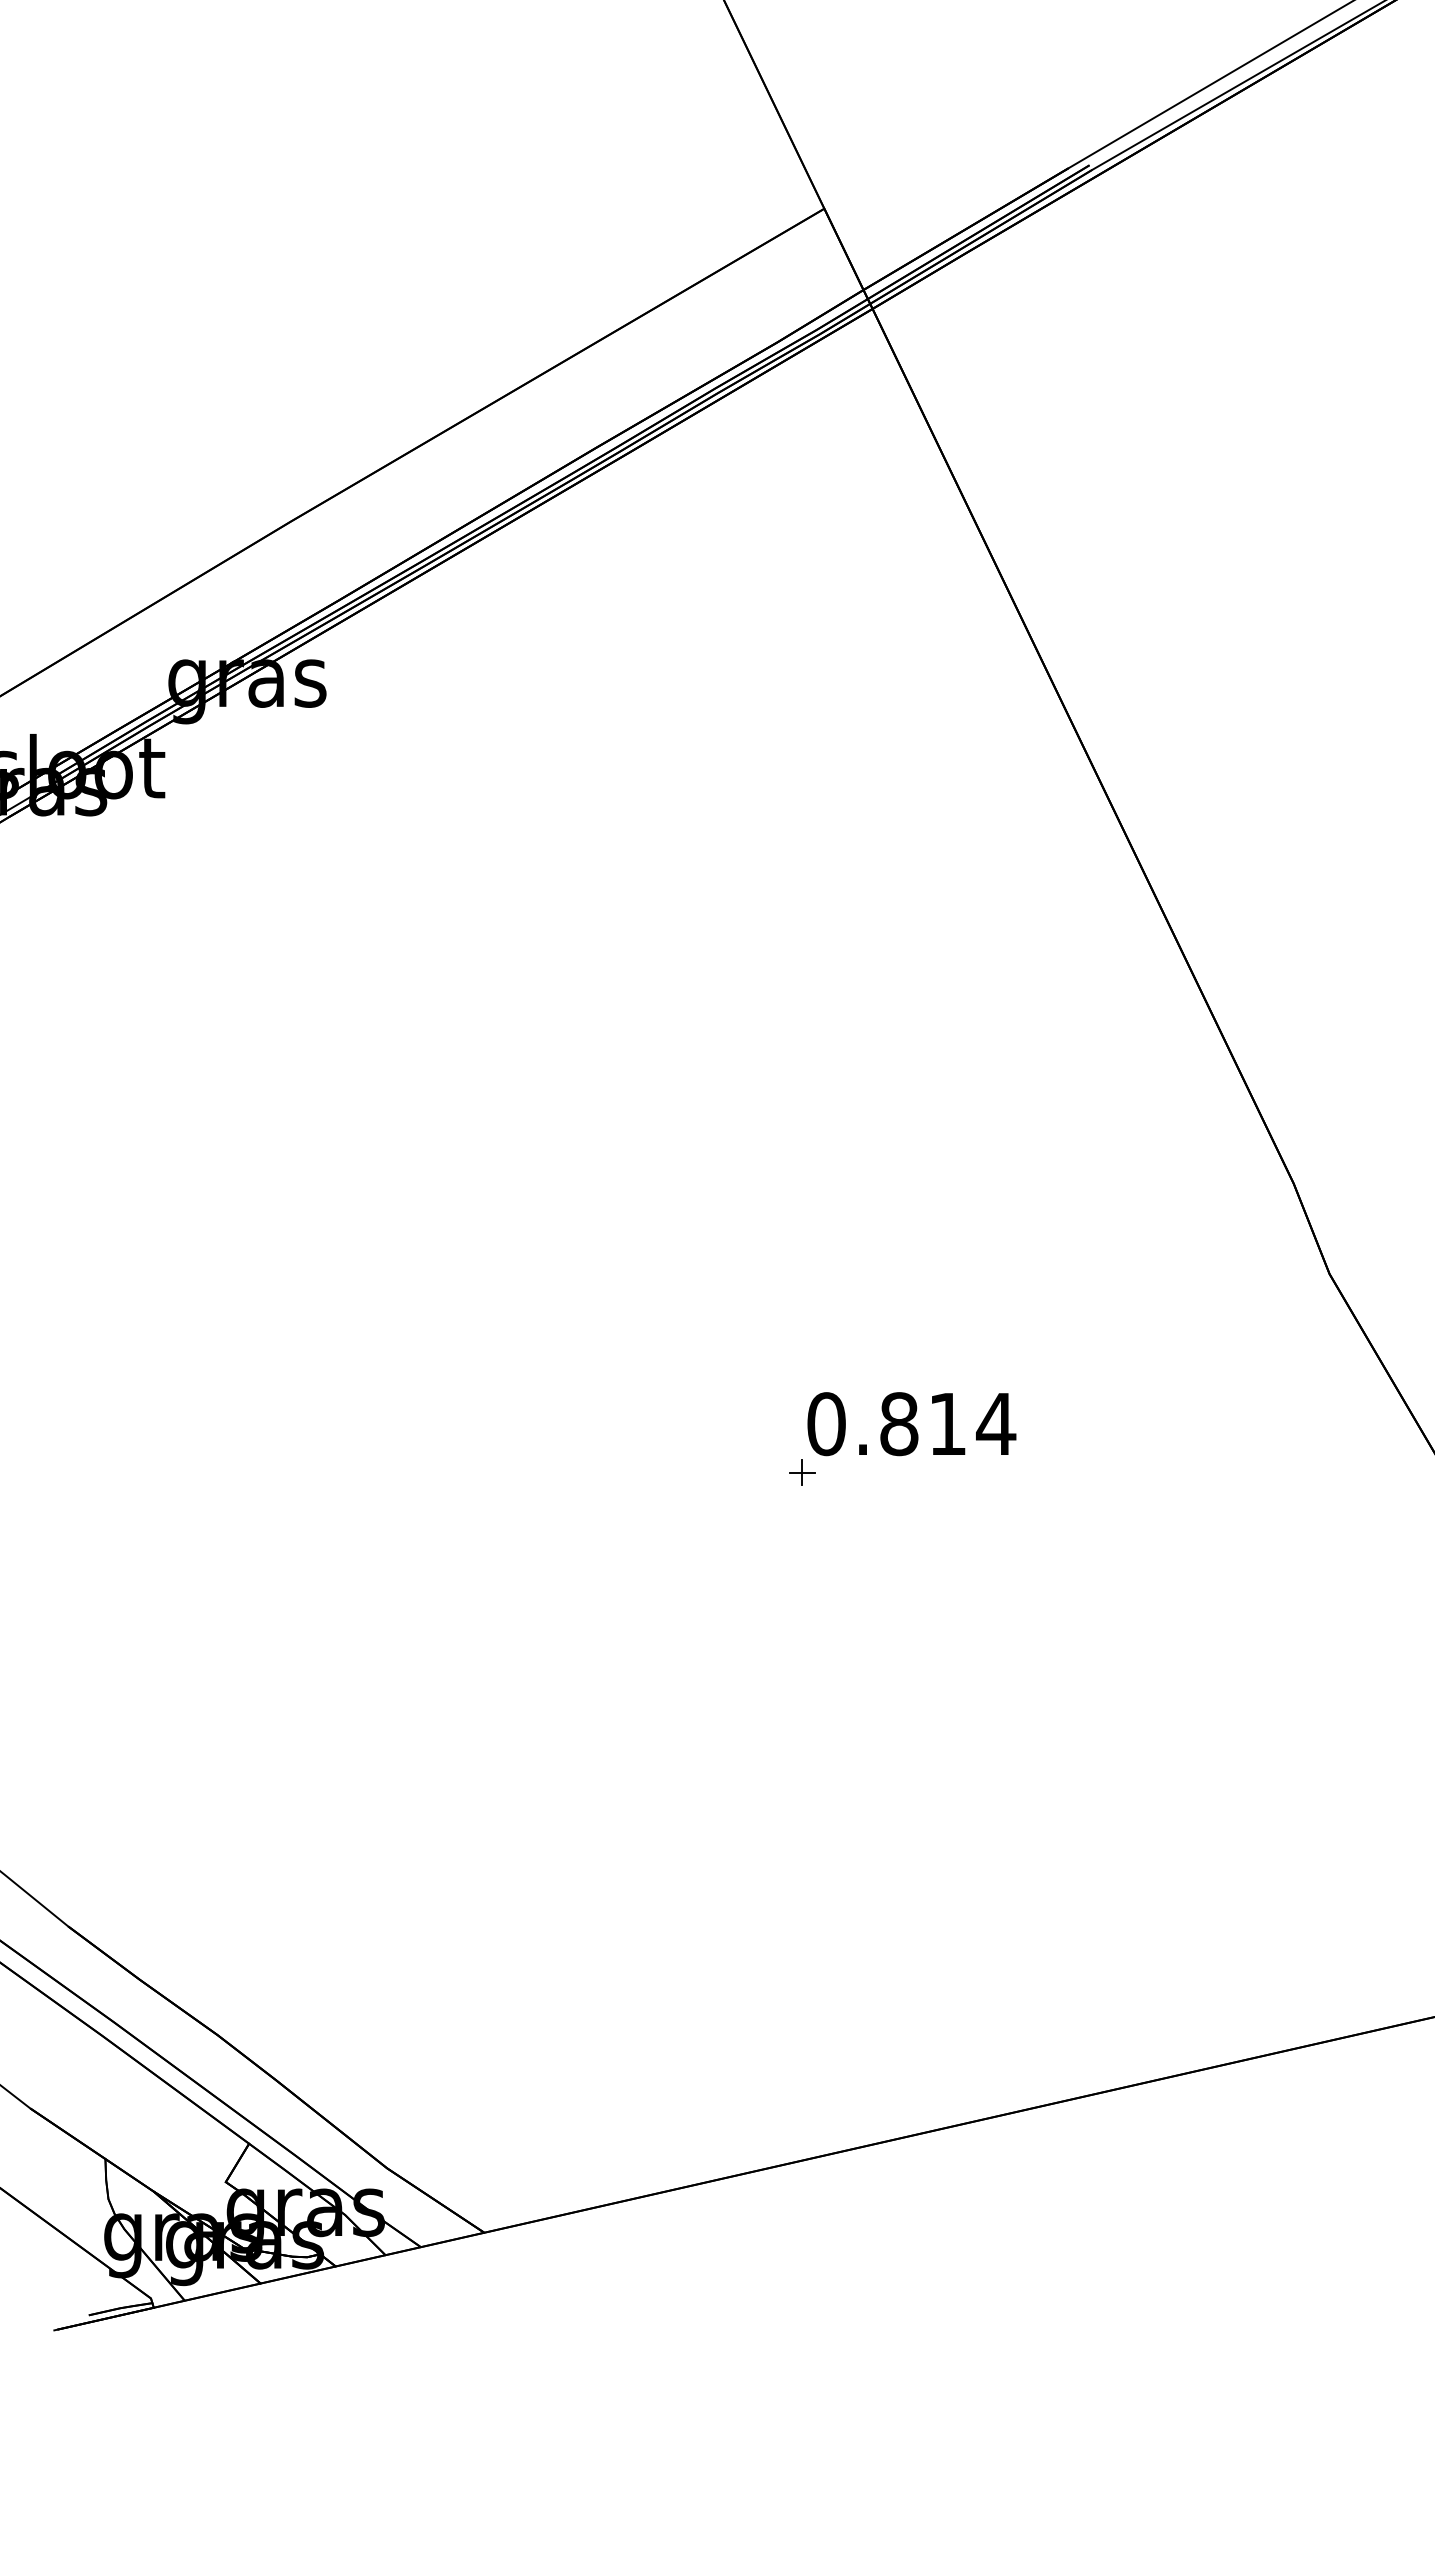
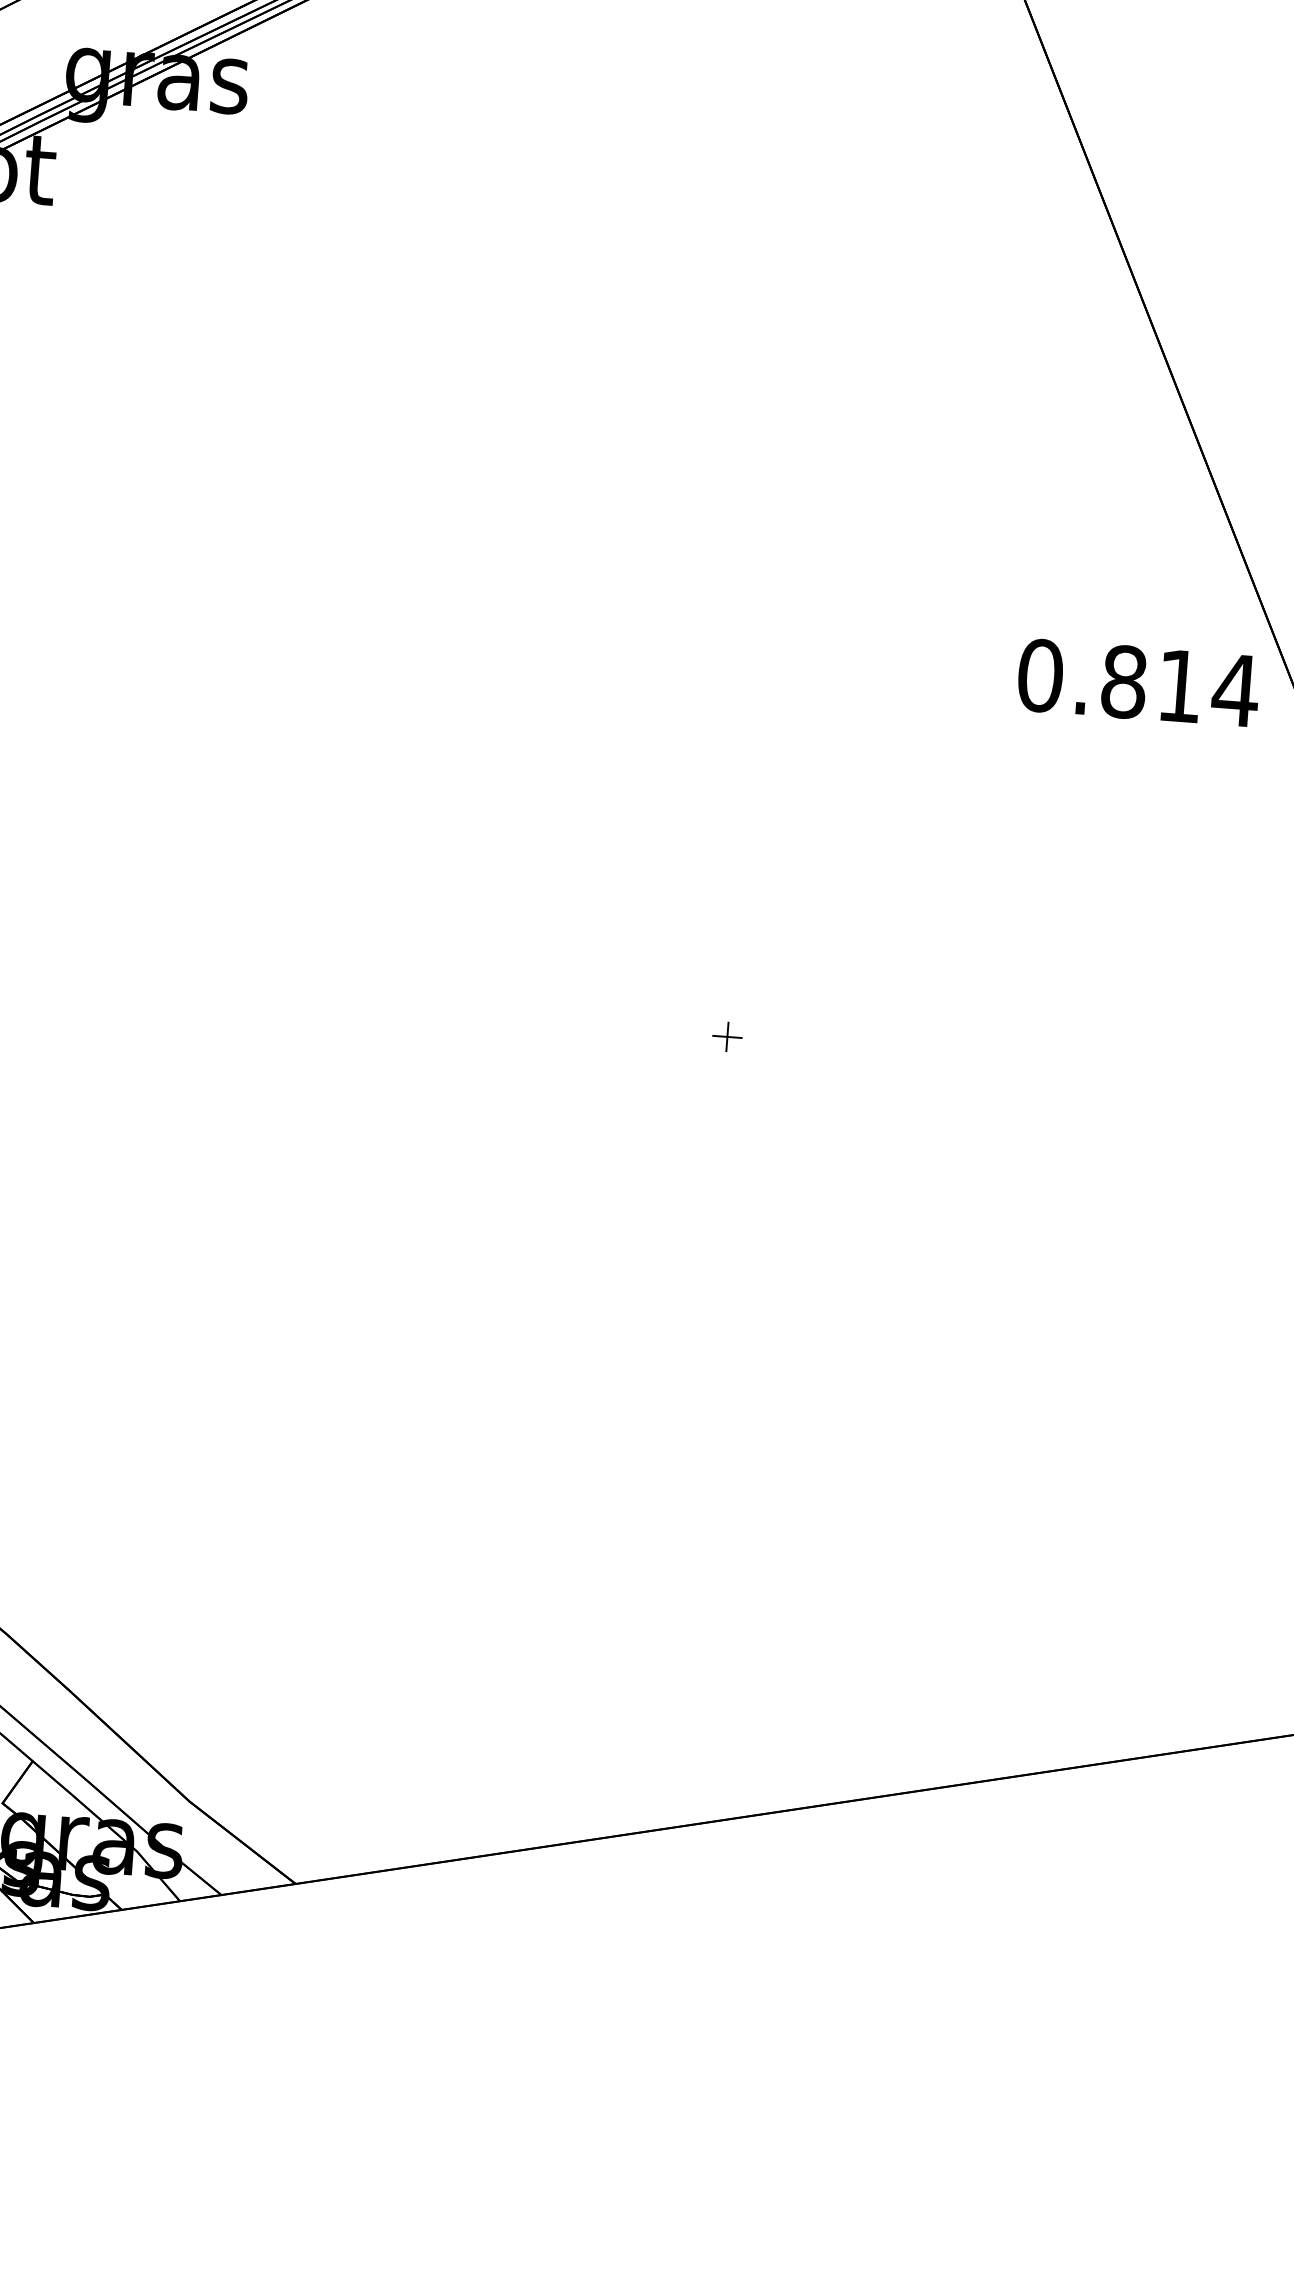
text: (911, 1424) -> (1138, 683), moved

